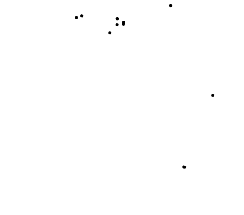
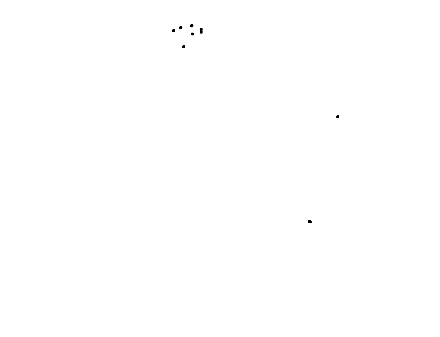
part: (79, 16) -> (177, 28), moved

